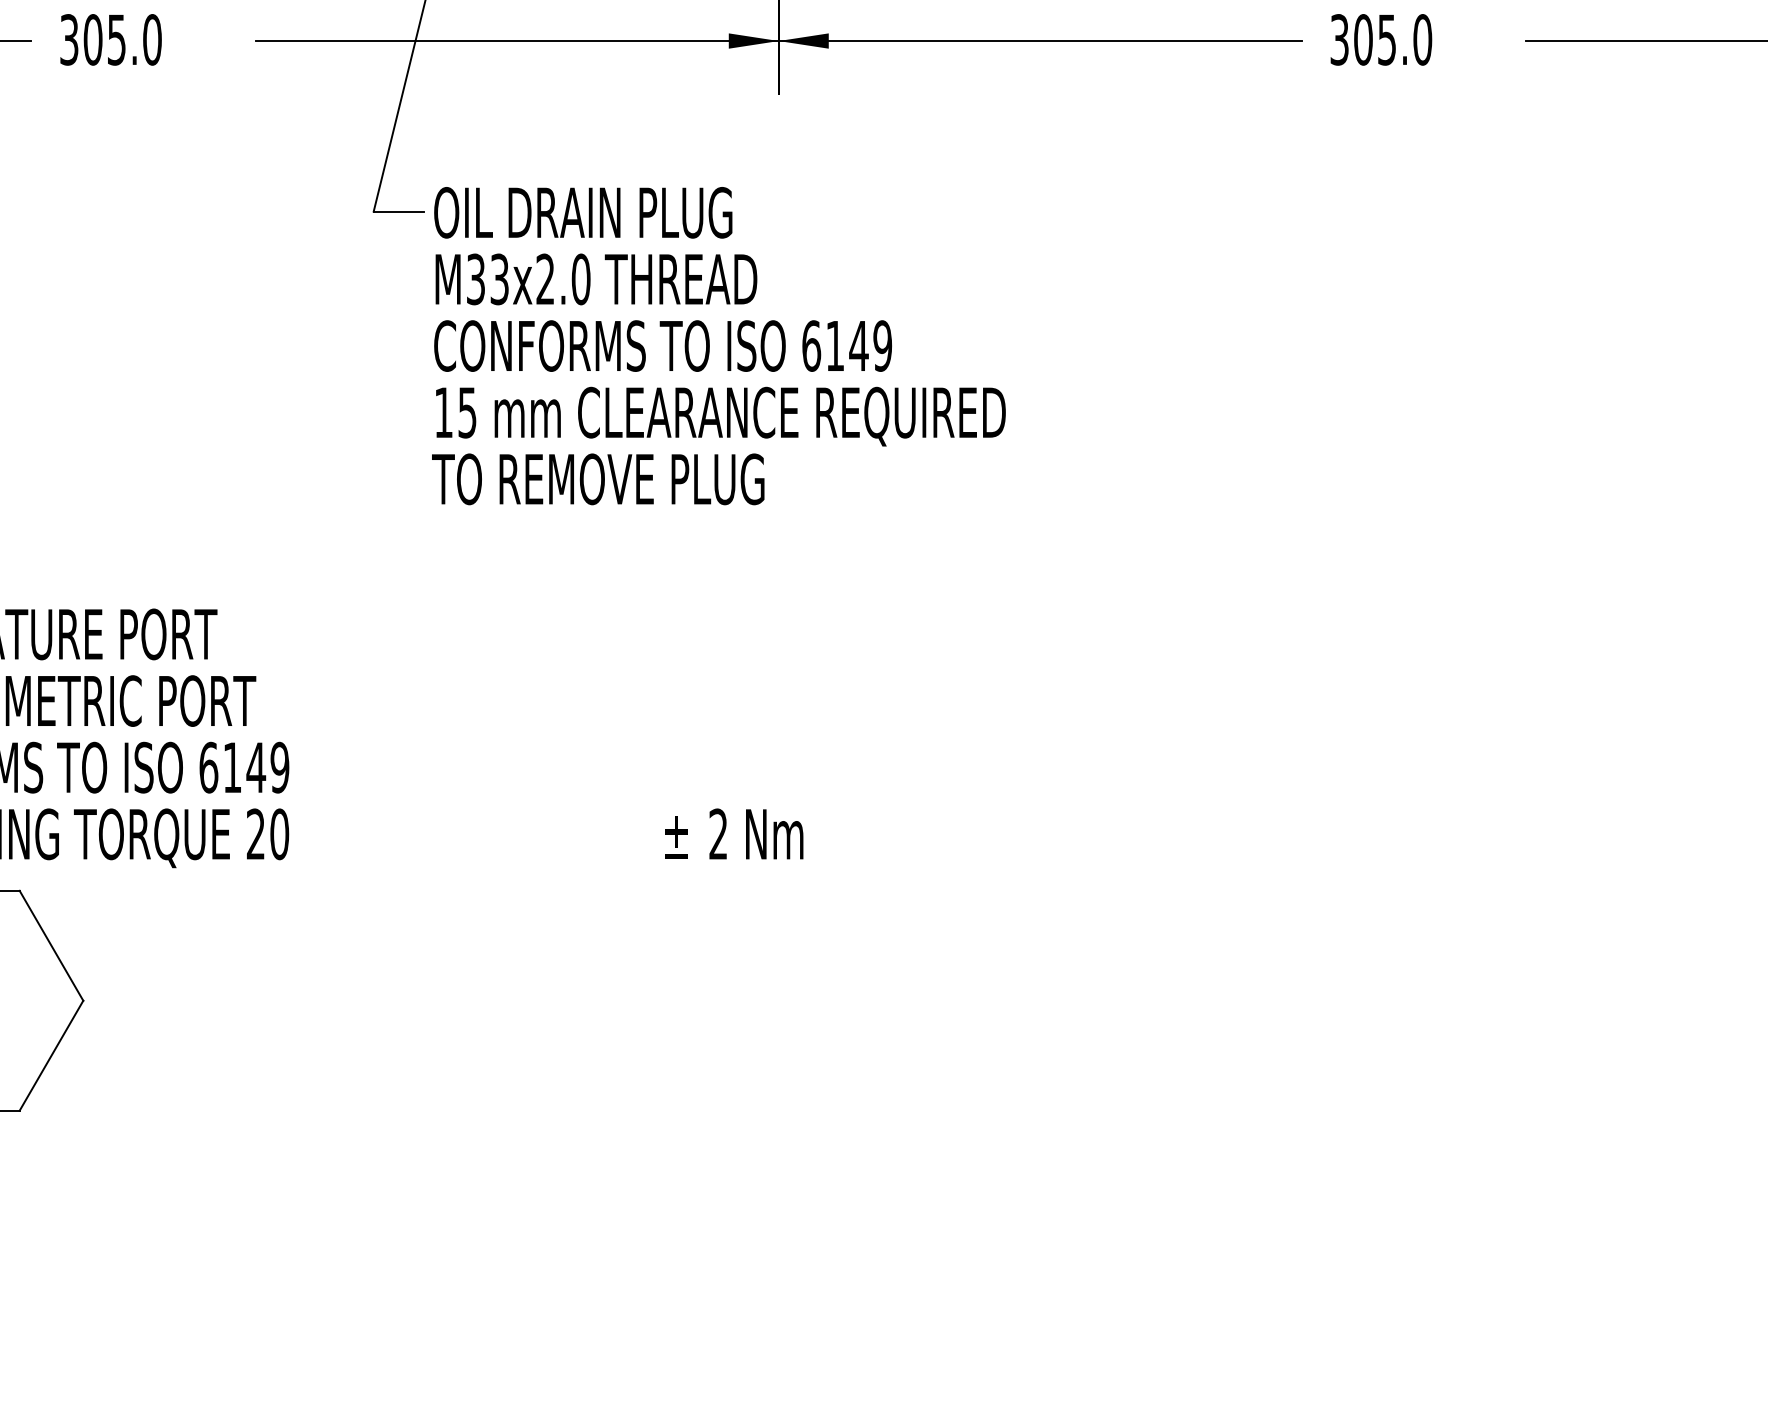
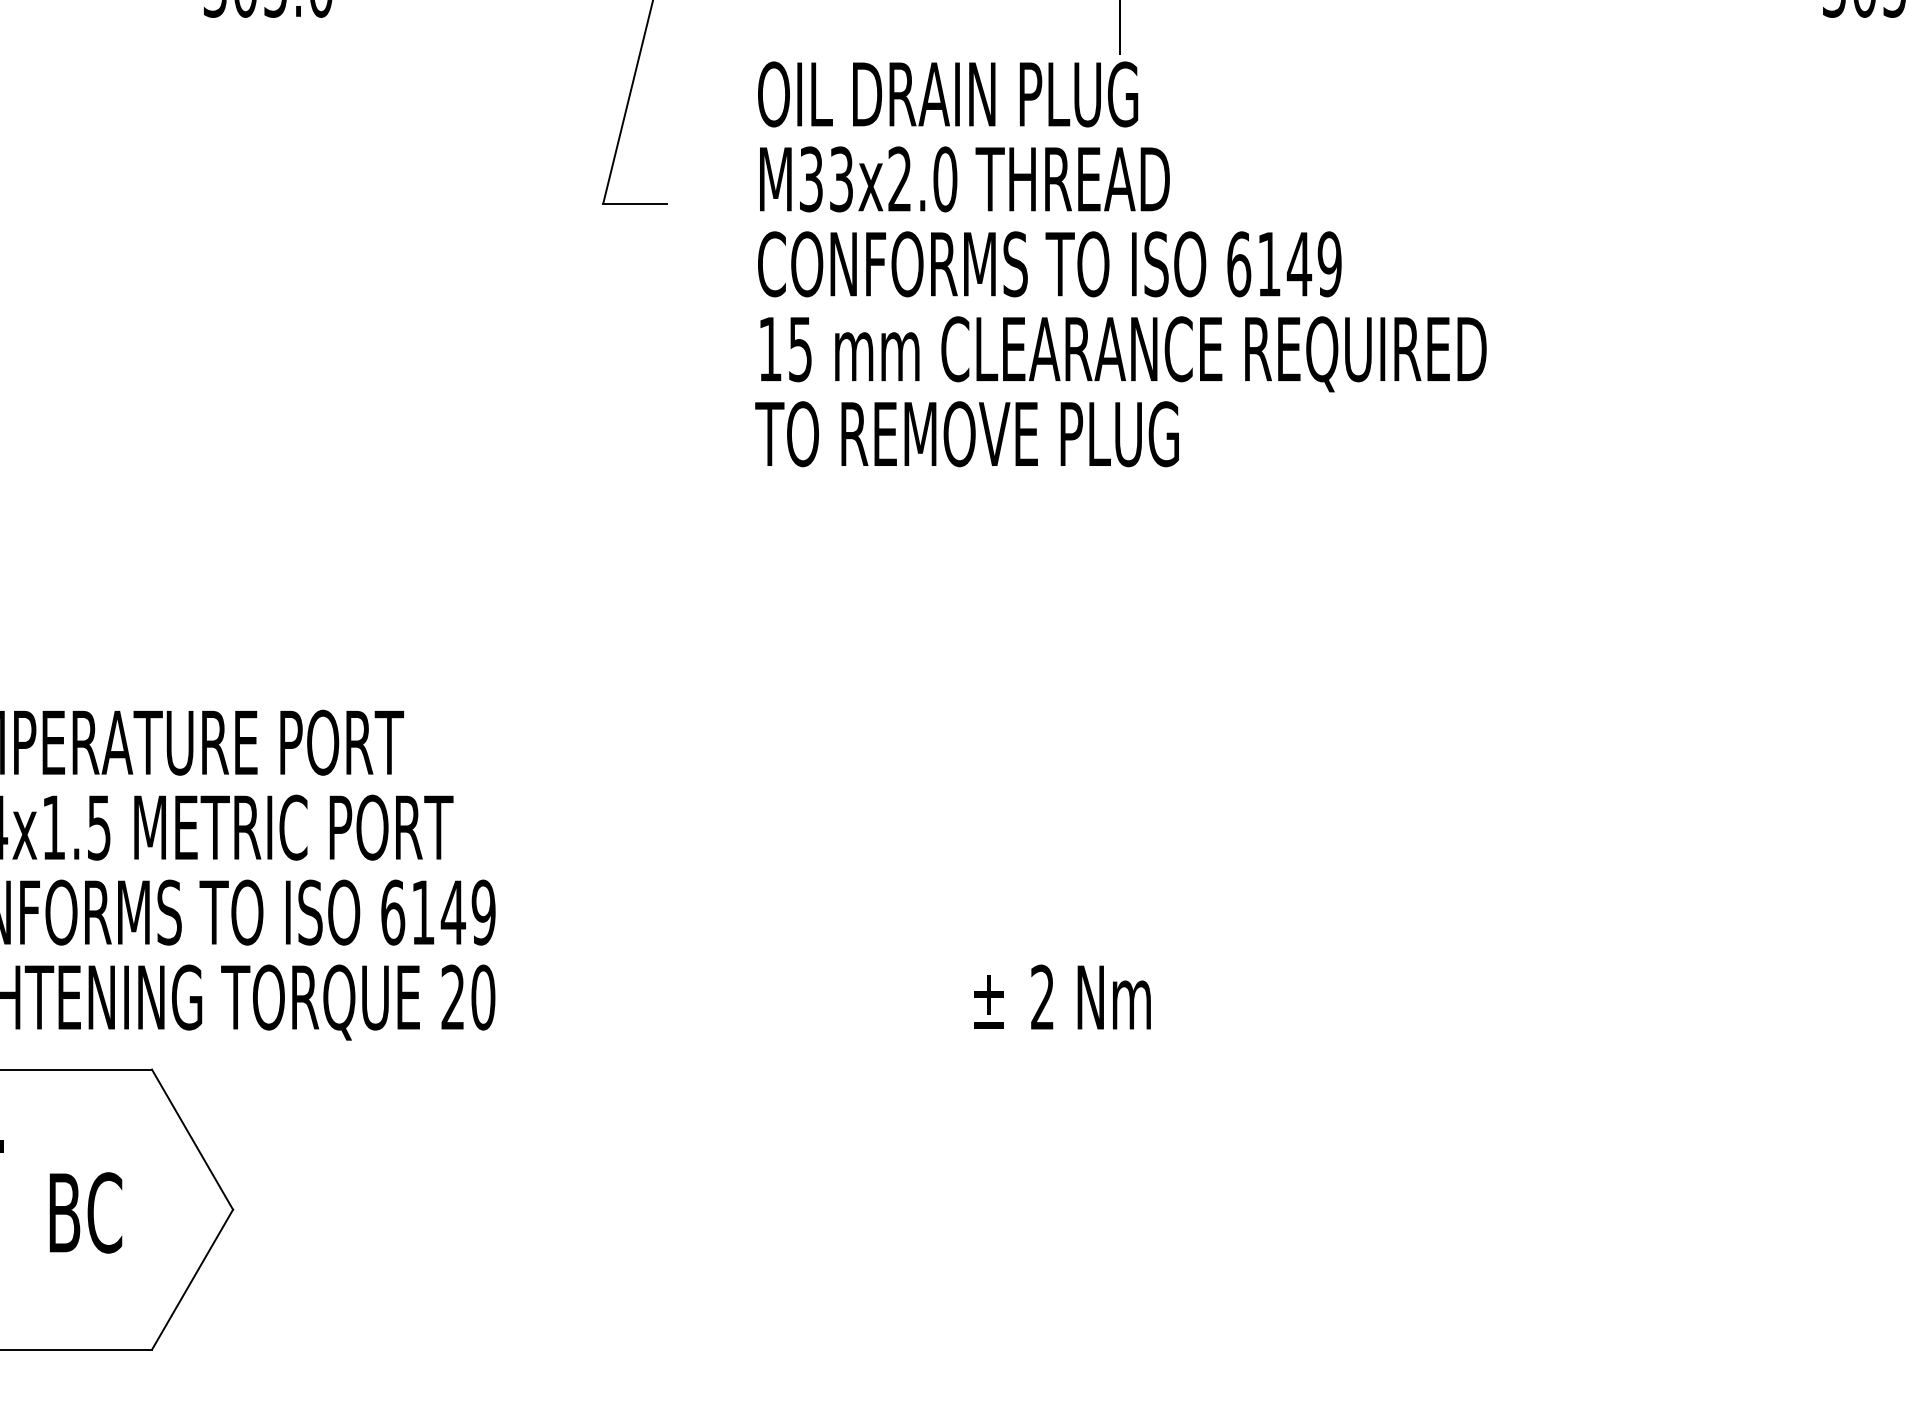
text: (718, 346) -> (1120, 264), moved

